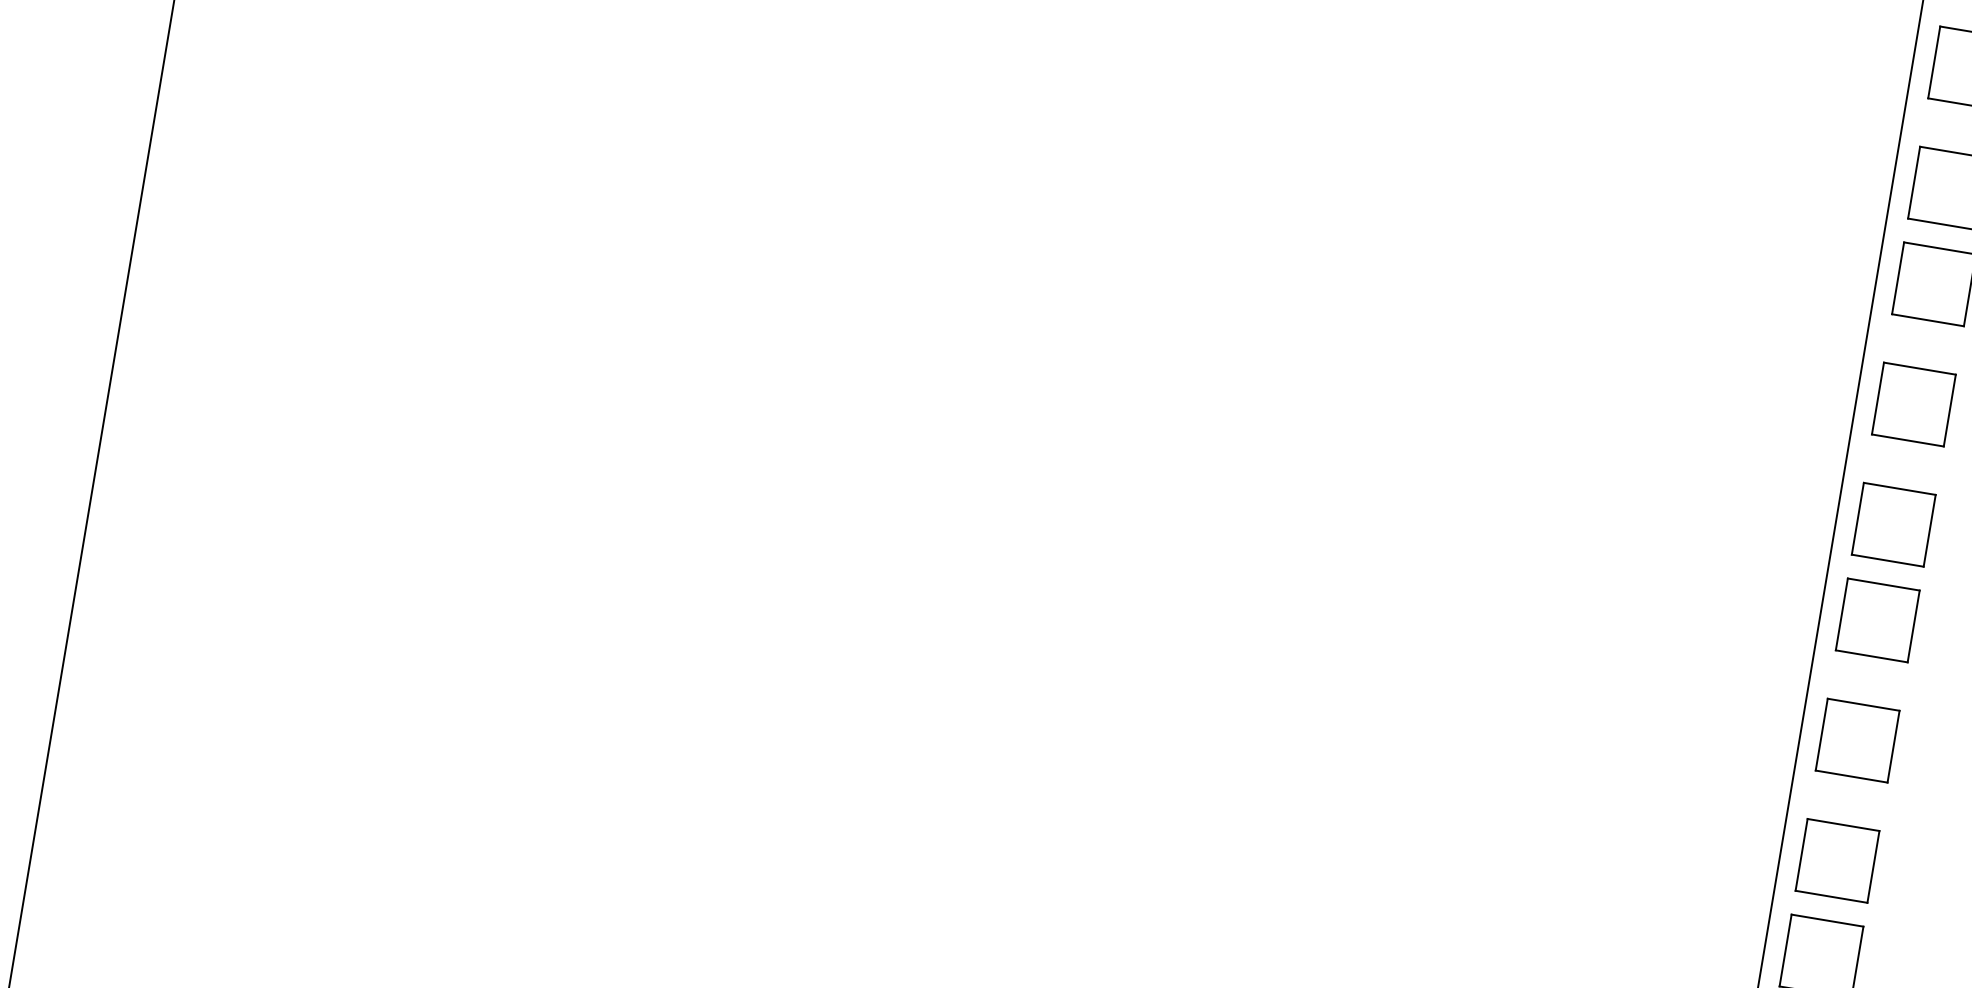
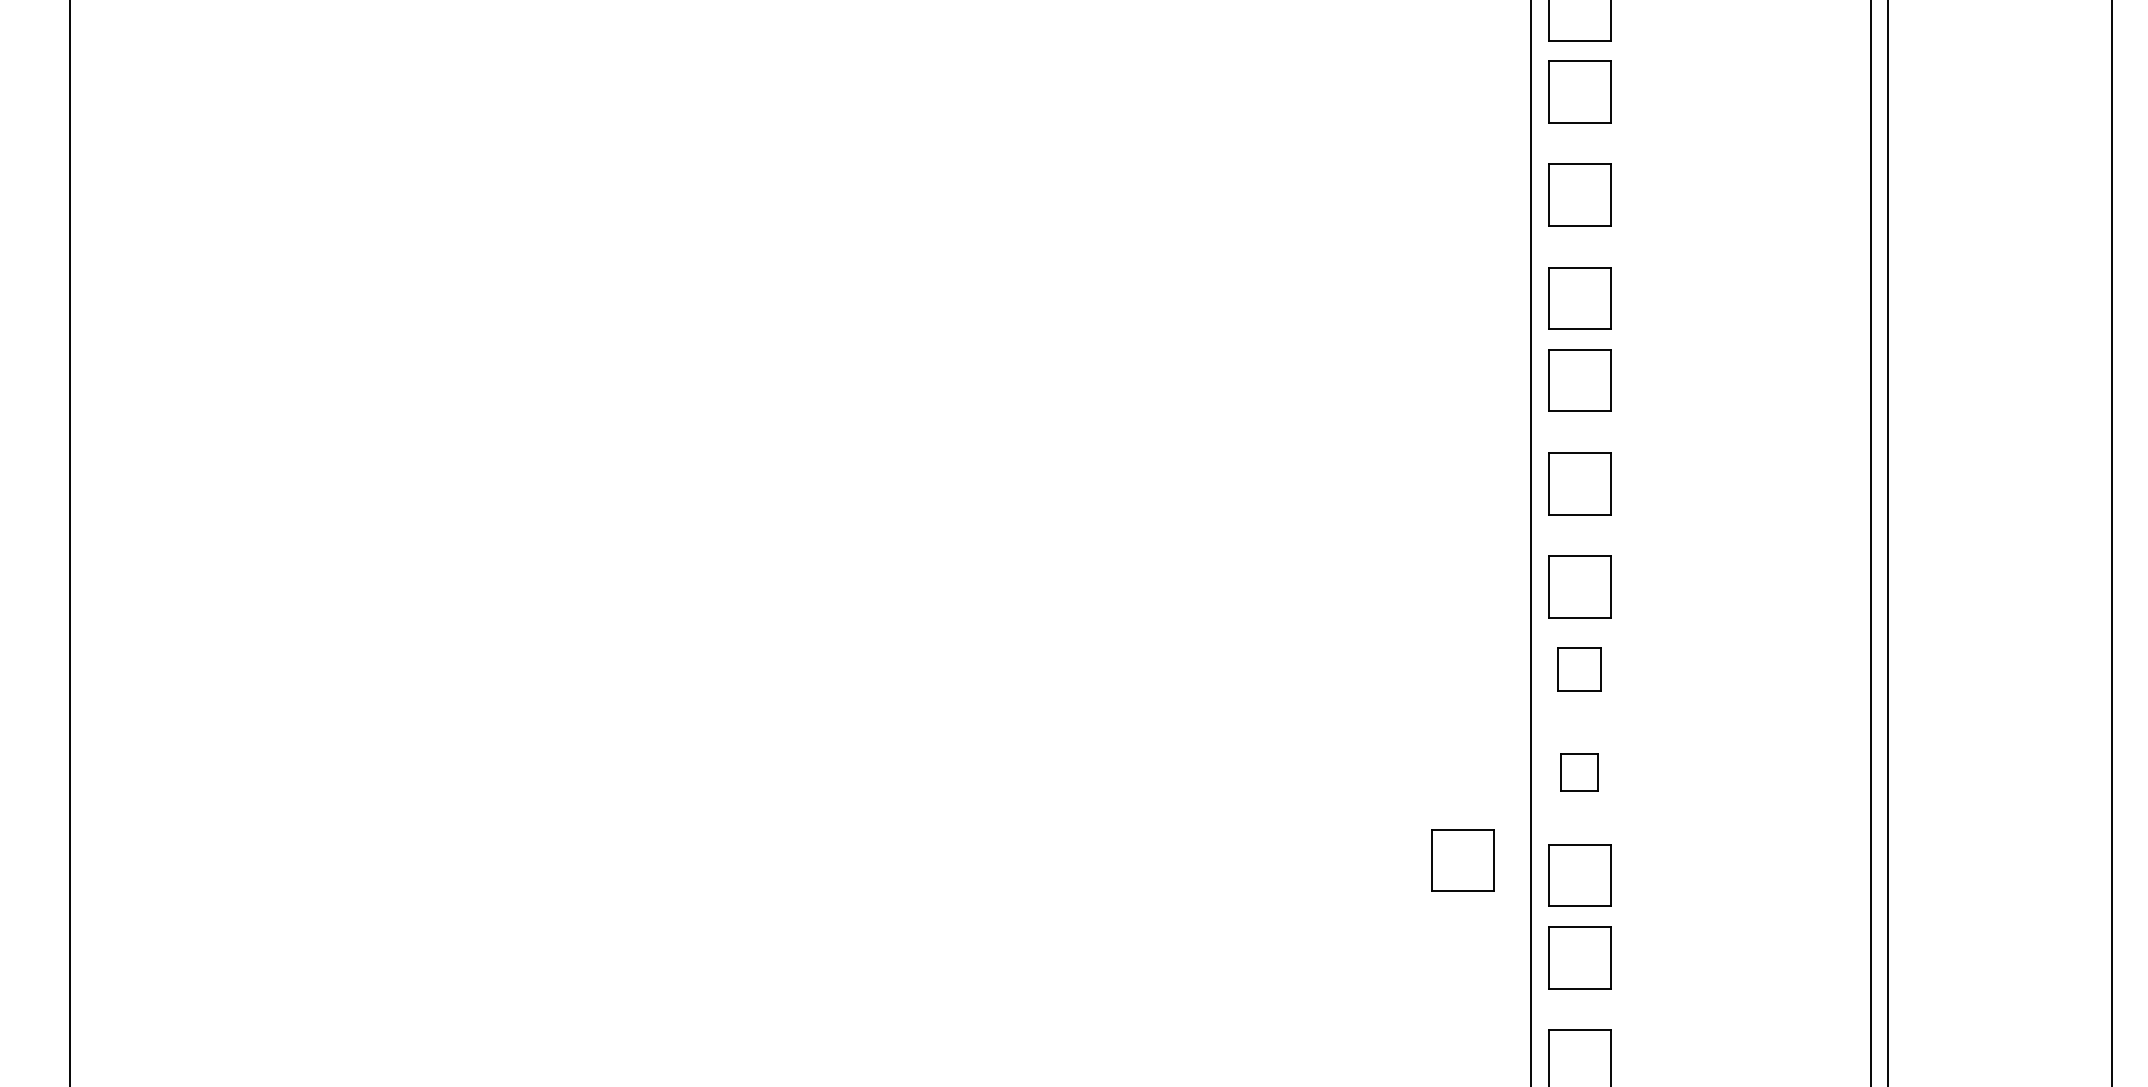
part: (1877, 619) -> (1579, 668), size x0.7
part: (1857, 740) -> (1579, 772), size x0.6
part: (1703, 820) -> (1462, 860), added

